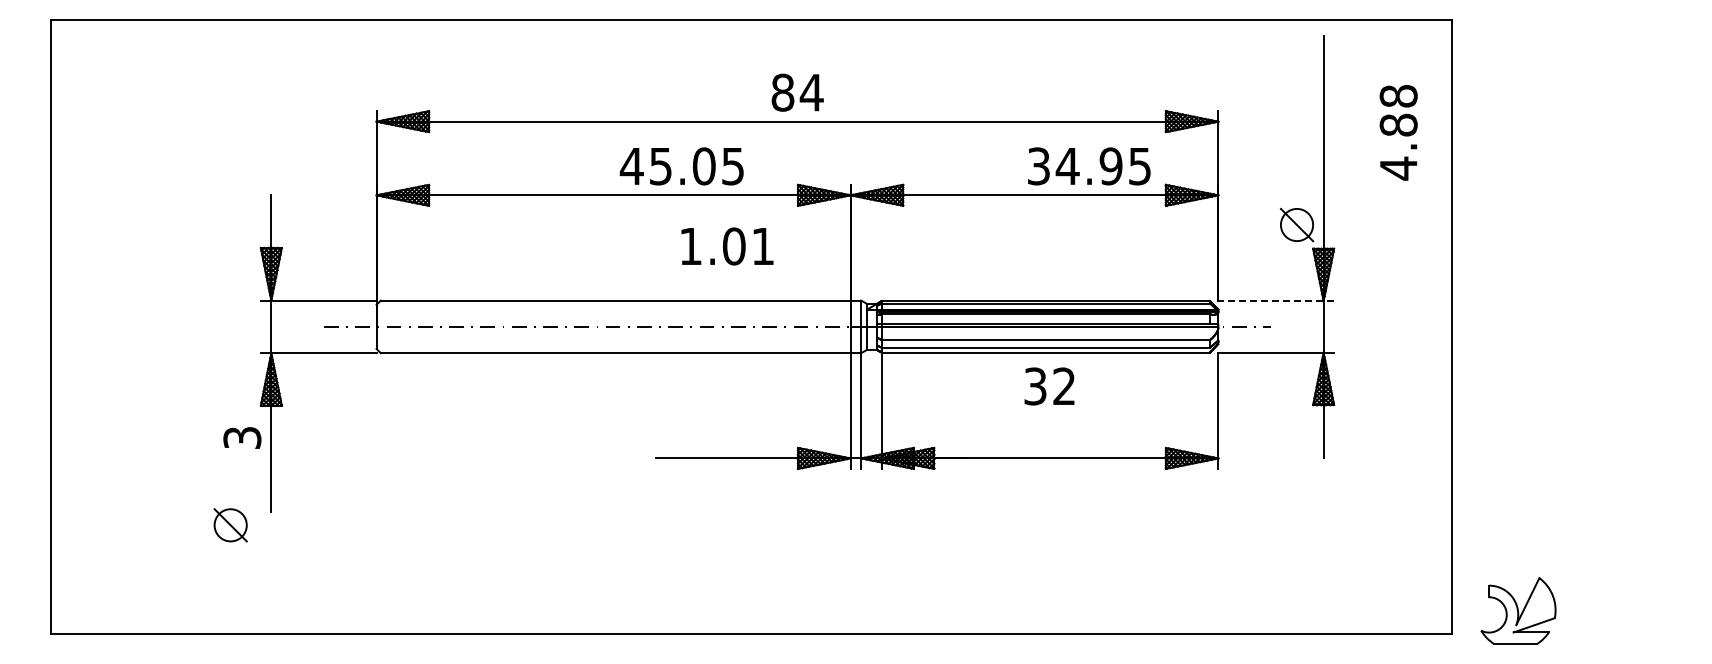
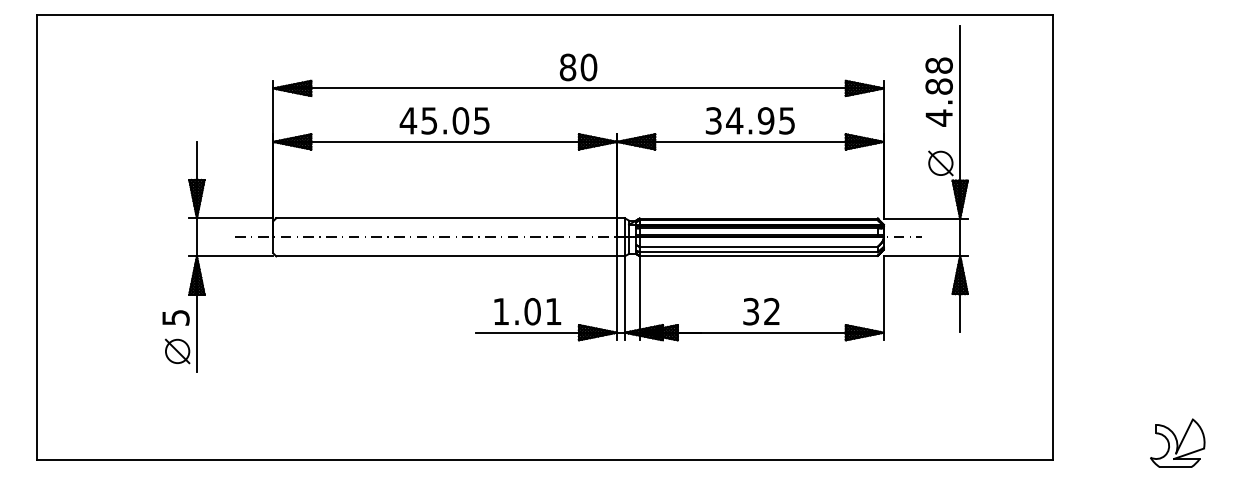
text: (811, 92) -> (588, 67), 84 -> 80
text: (1398, 132) -> (939, 91), moved
text: (681, 166) -> (444, 120), moved
text: (1089, 166) -> (750, 120), moved
text: (727, 246) -> (527, 311), moved
line: (1276, 301) -> (925, 218), dashed -> solid
text: (1049, 386) -> (761, 311), moved
text: (241, 437) -> (175, 317), 3 -> 5
part: (230, 525) -> (177, 351), moved
part: (1518, 610) -> (1177, 442), moved

